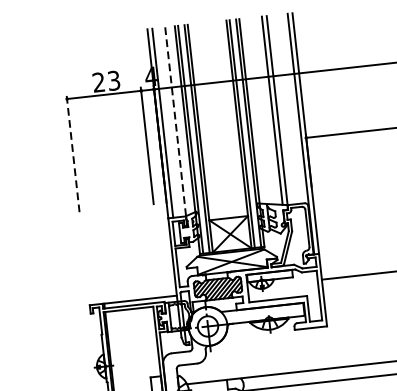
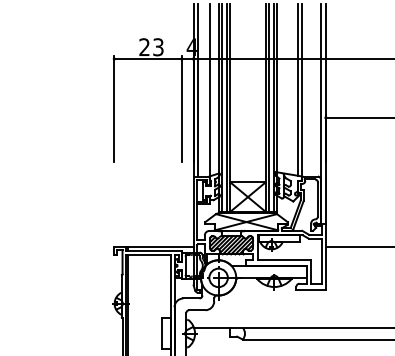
line: (175, 122) -> (209, 90), dashed -> solid
line: (73, 153) -> (114, 108), dashed -> solid

